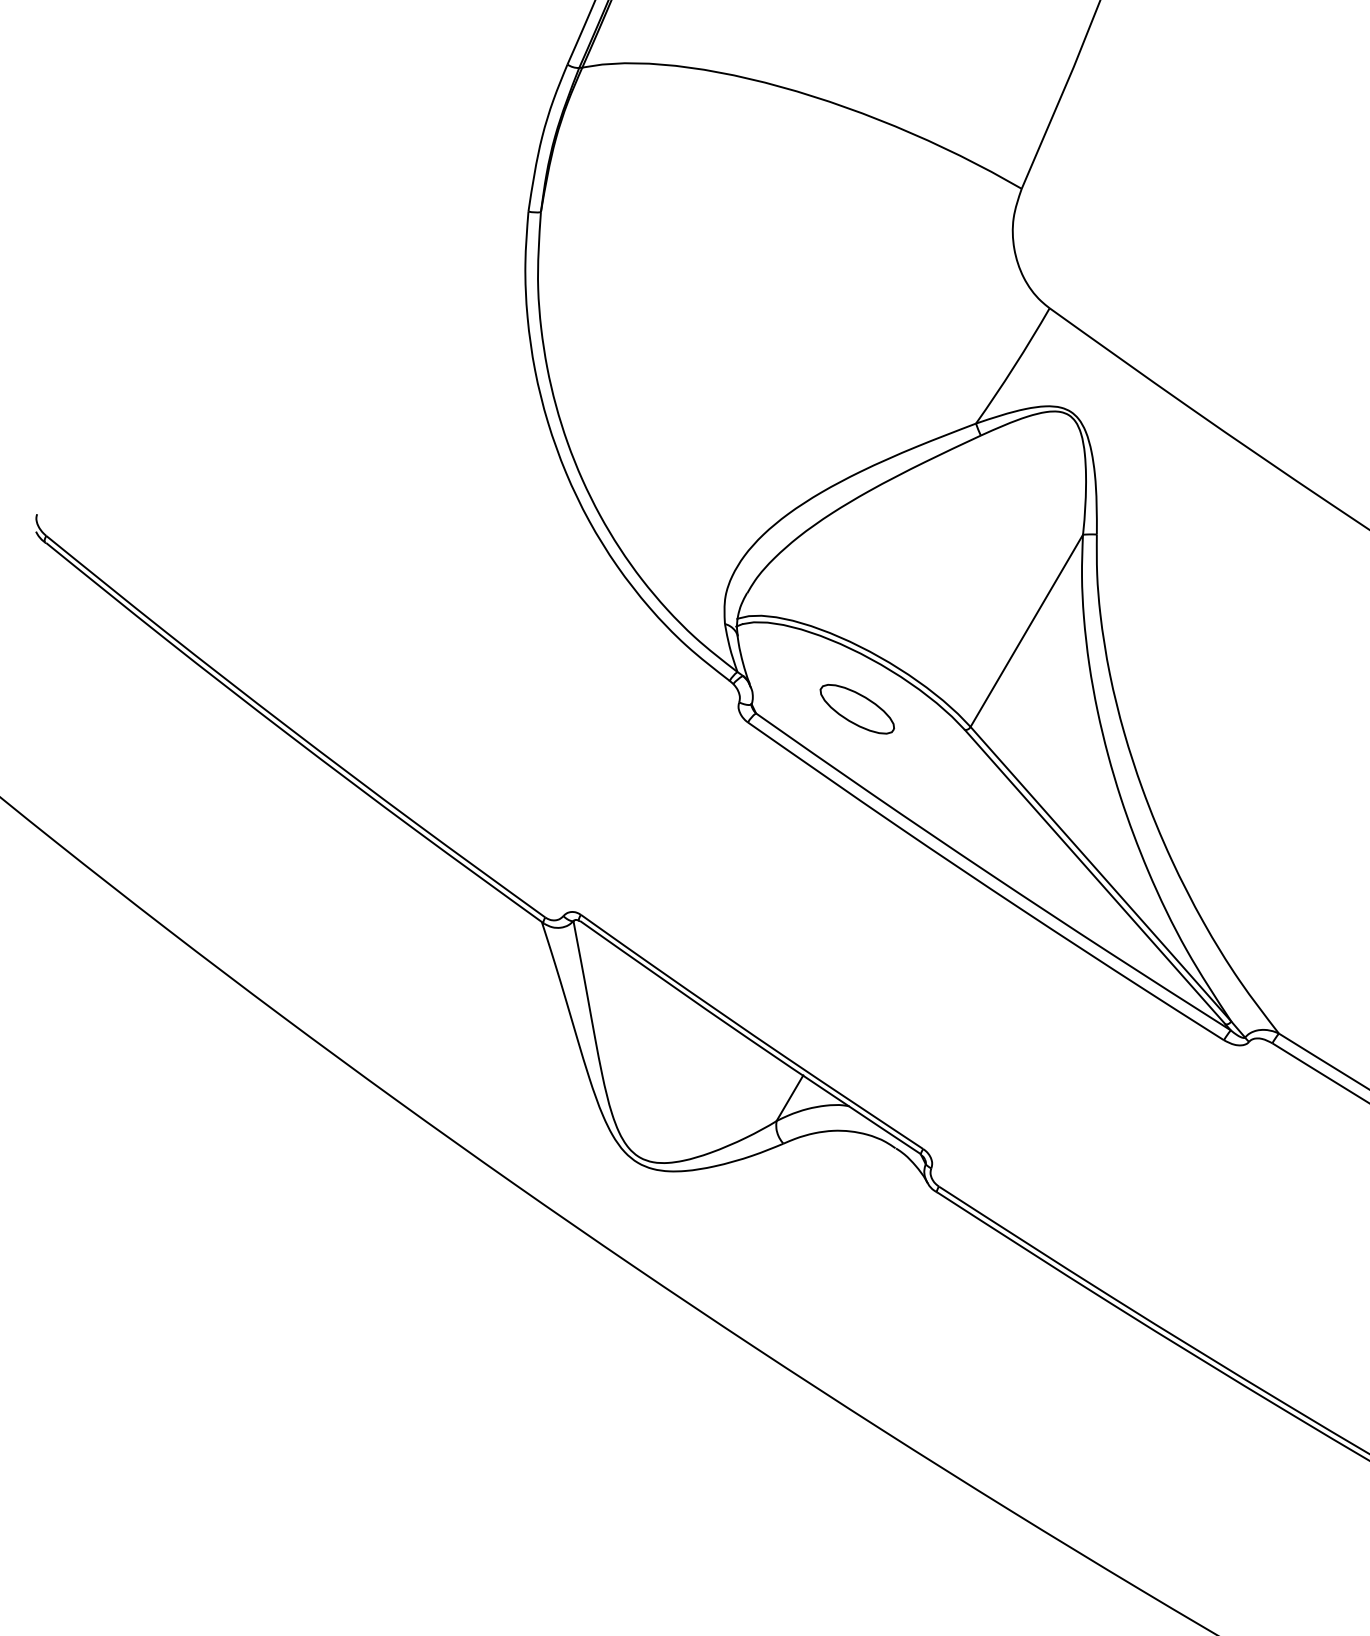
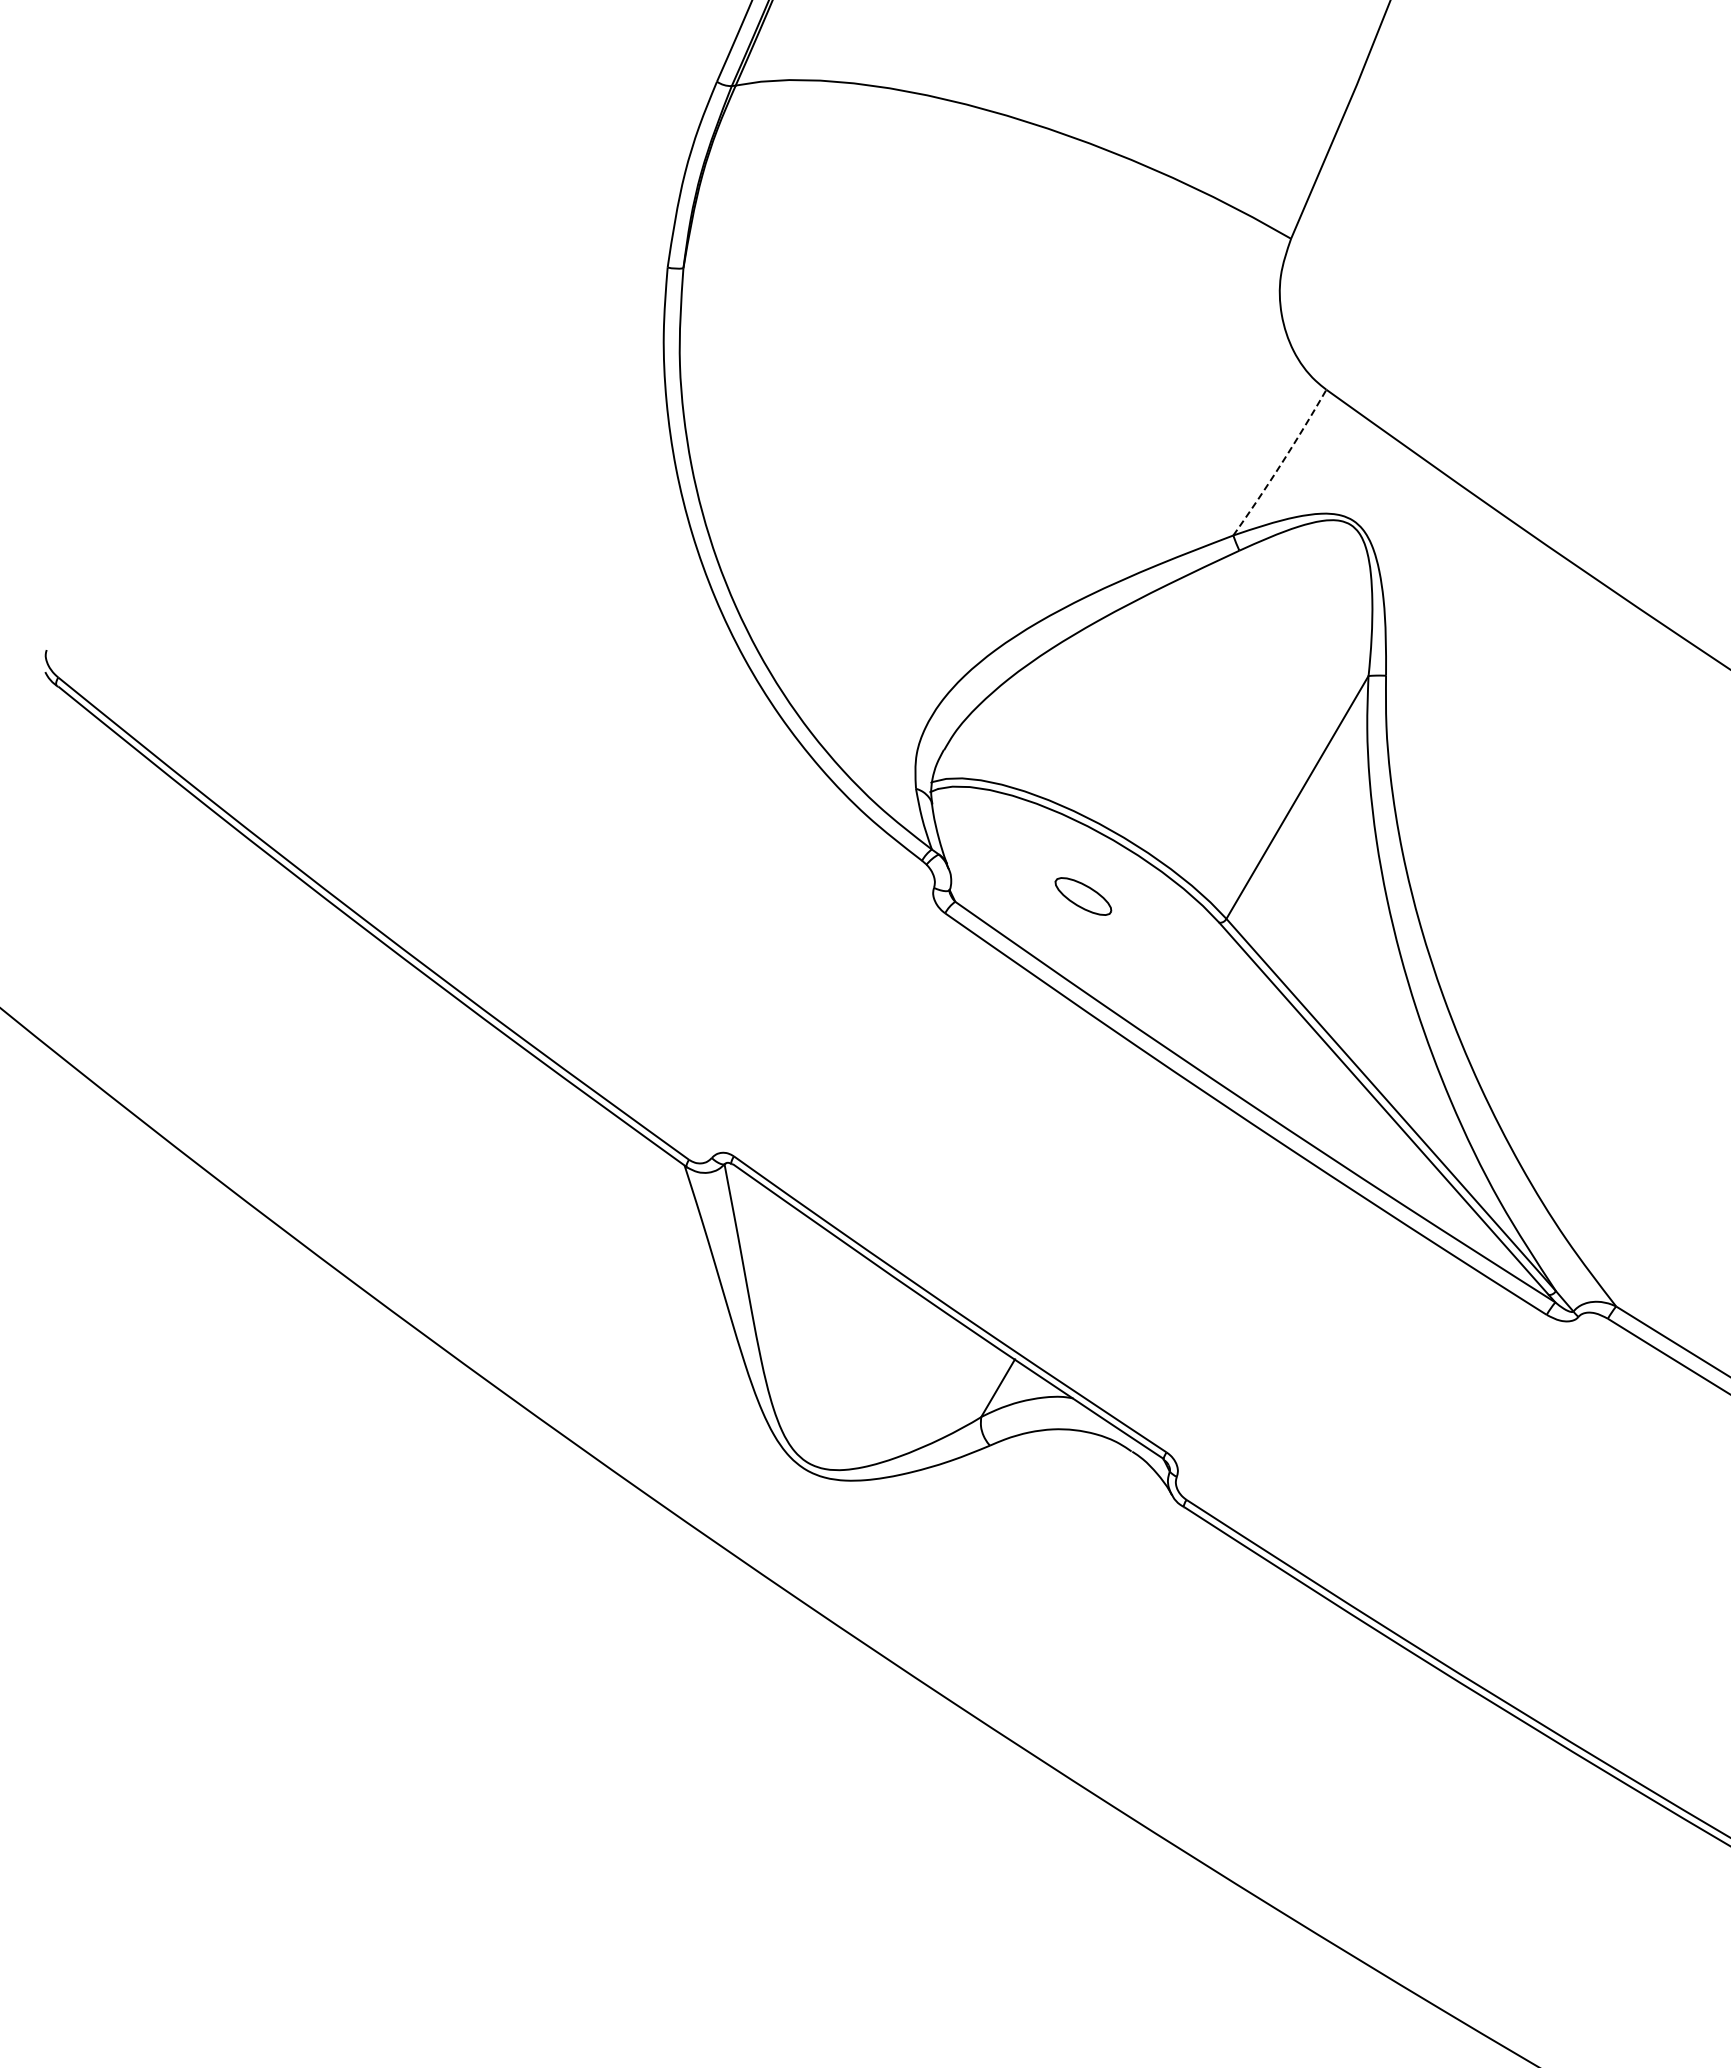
arc: (1014, 366) -> (1281, 463), solid -> dashed
part: (857, 709) -> (1083, 896), size x0.6

